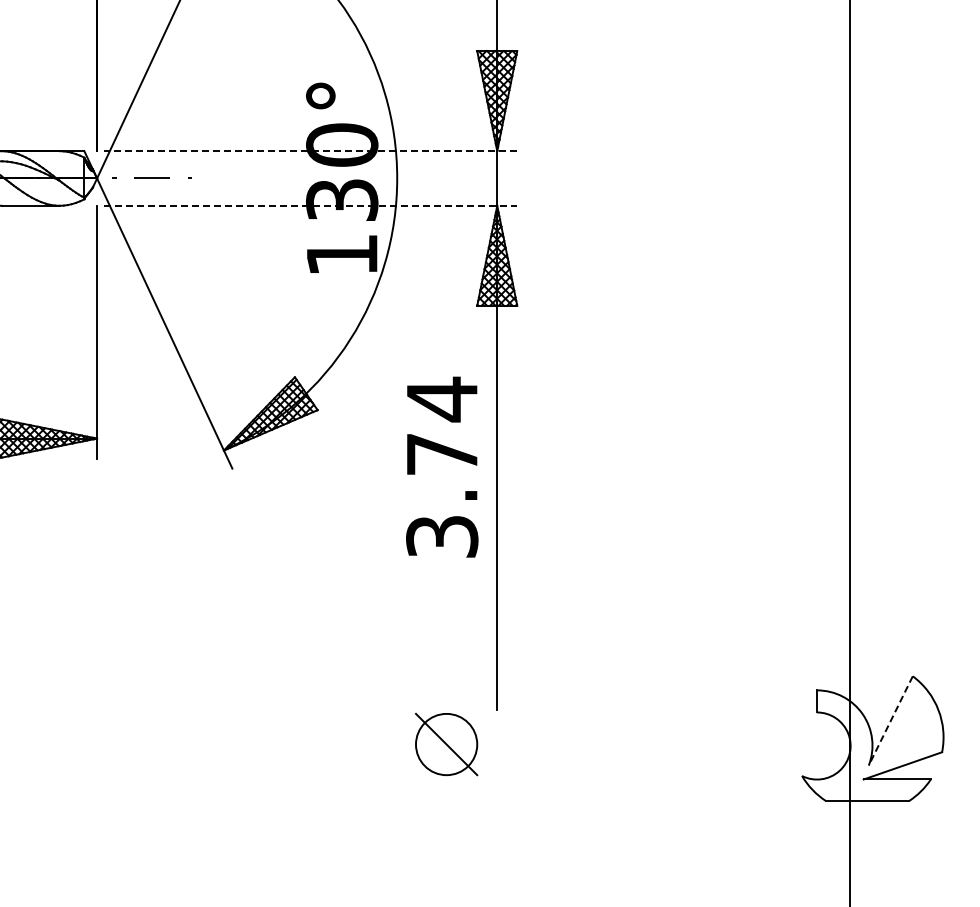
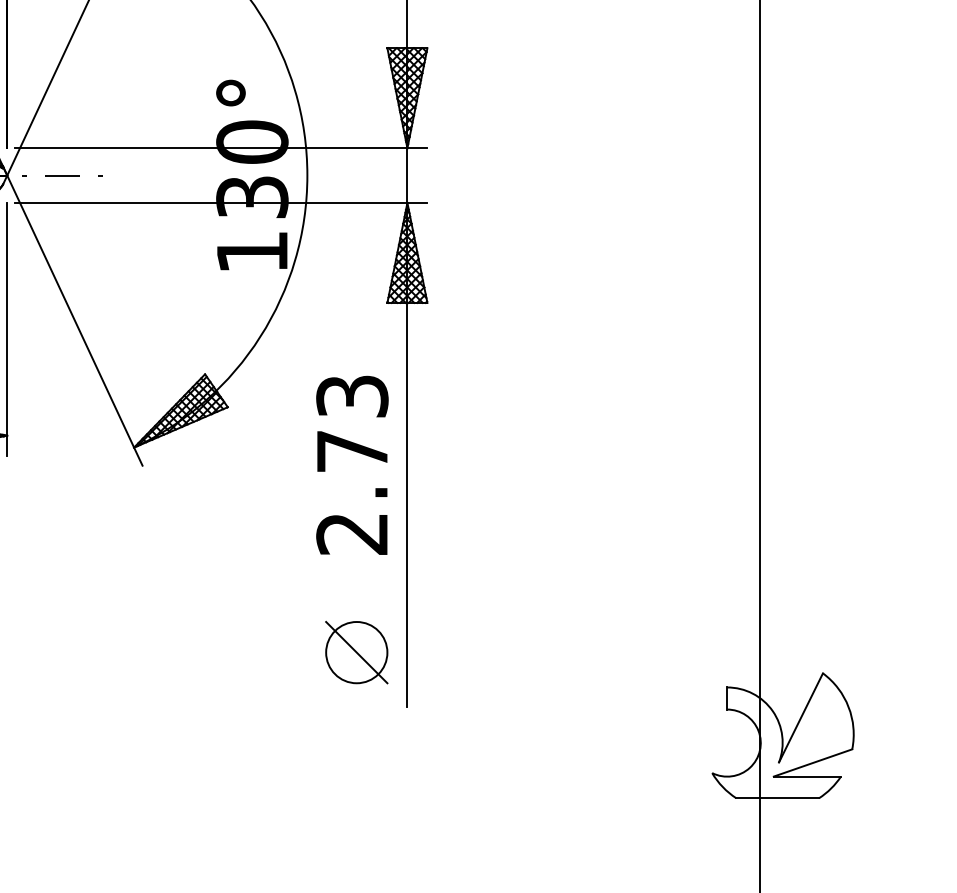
line: (310, 151) -> (220, 148), dashed -> solid
line: (311, 205) -> (221, 202), dashed -> solid
text: (442, 466) -> (352, 463), 3.74 -> 2.73
line: (890, 720) -> (800, 717), dashed -> solid
part: (446, 744) -> (356, 652), moved

